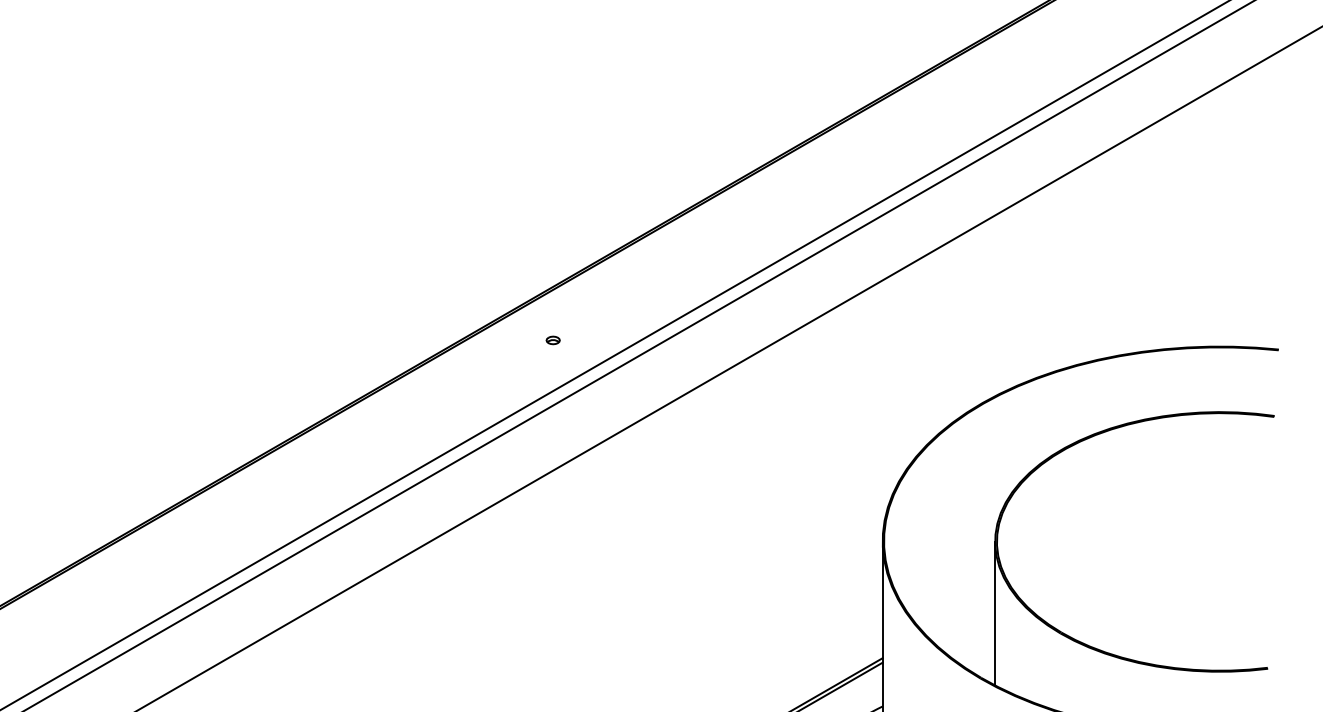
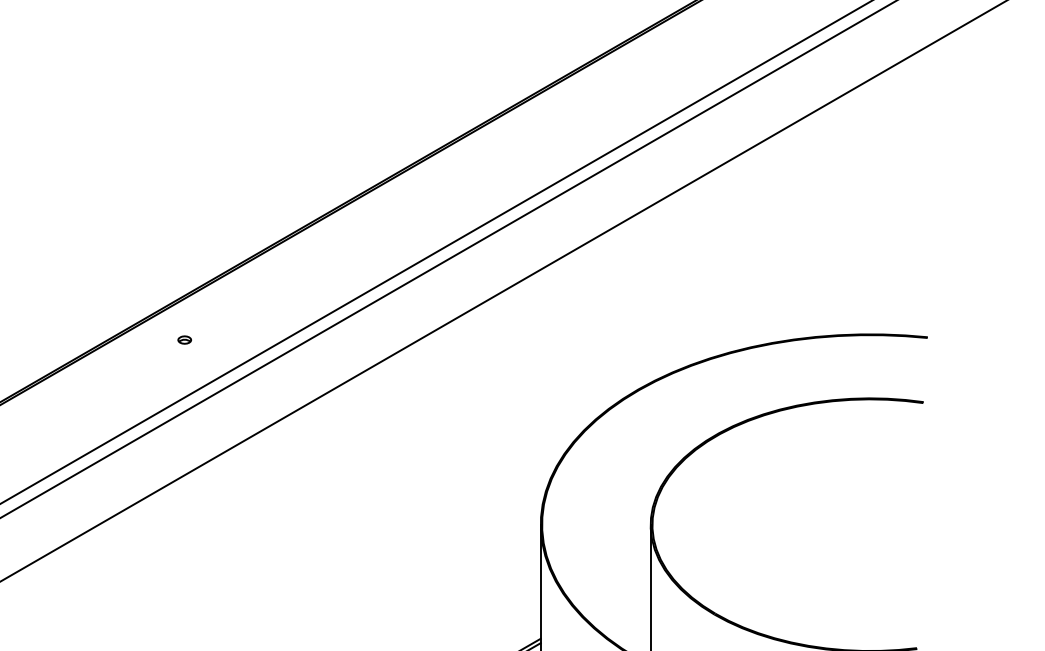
part: (552, 340) -> (184, 340), moved

